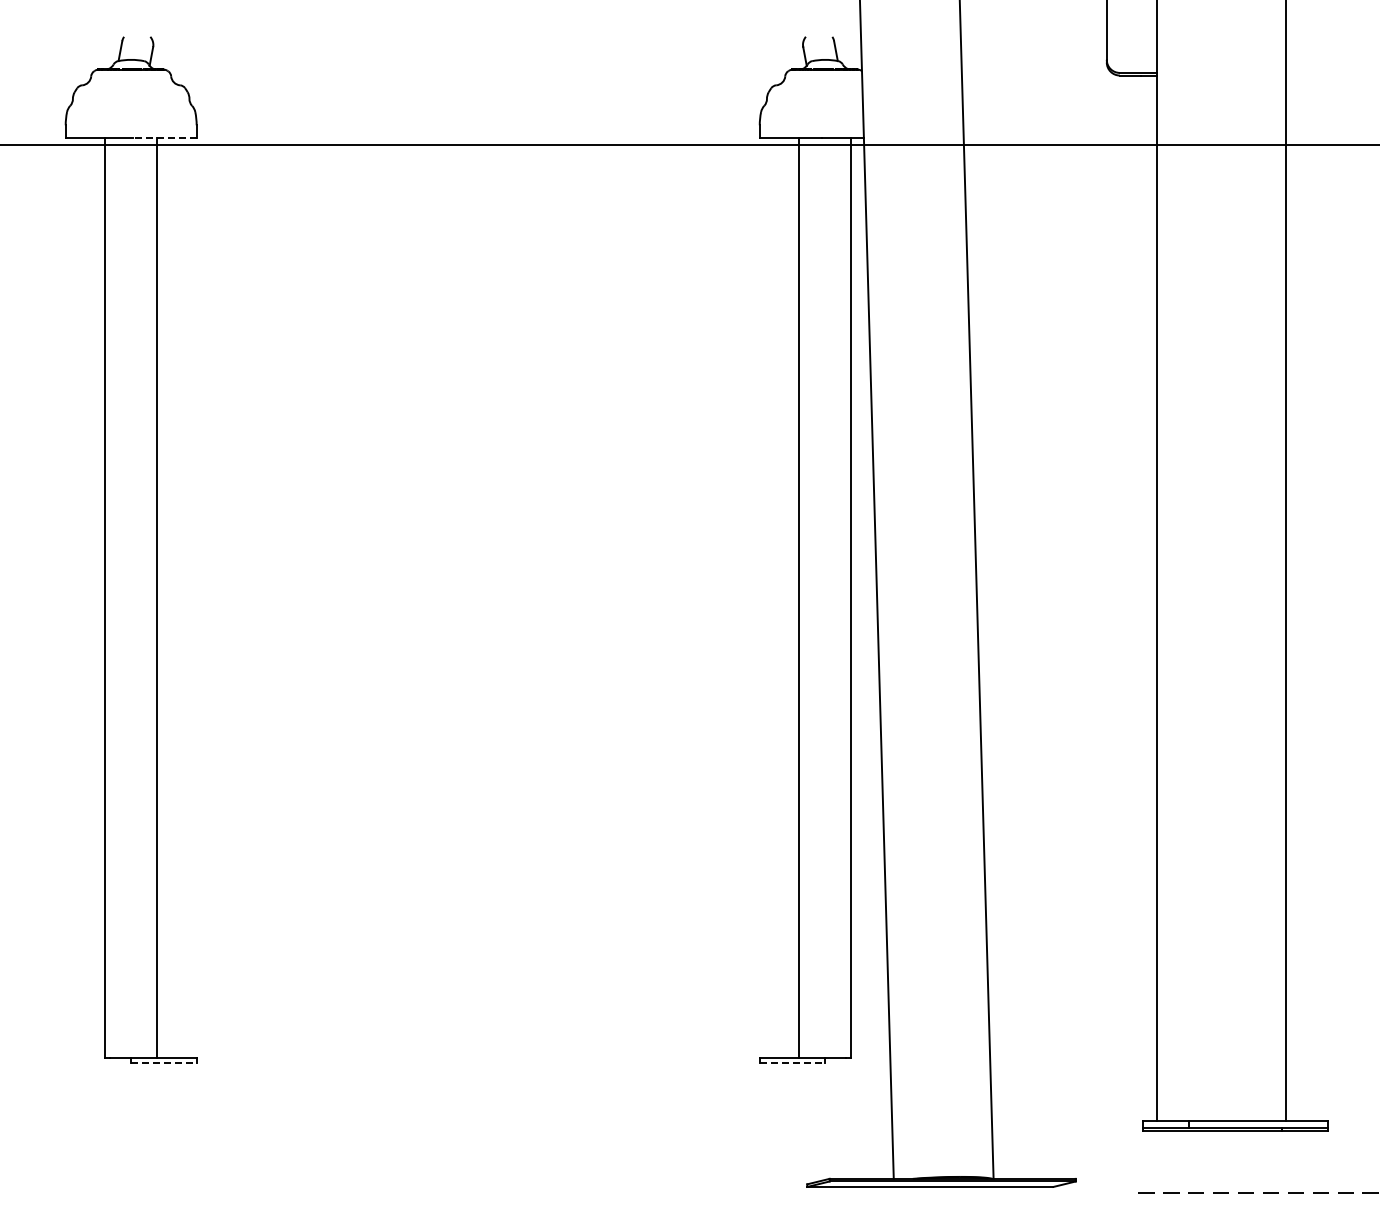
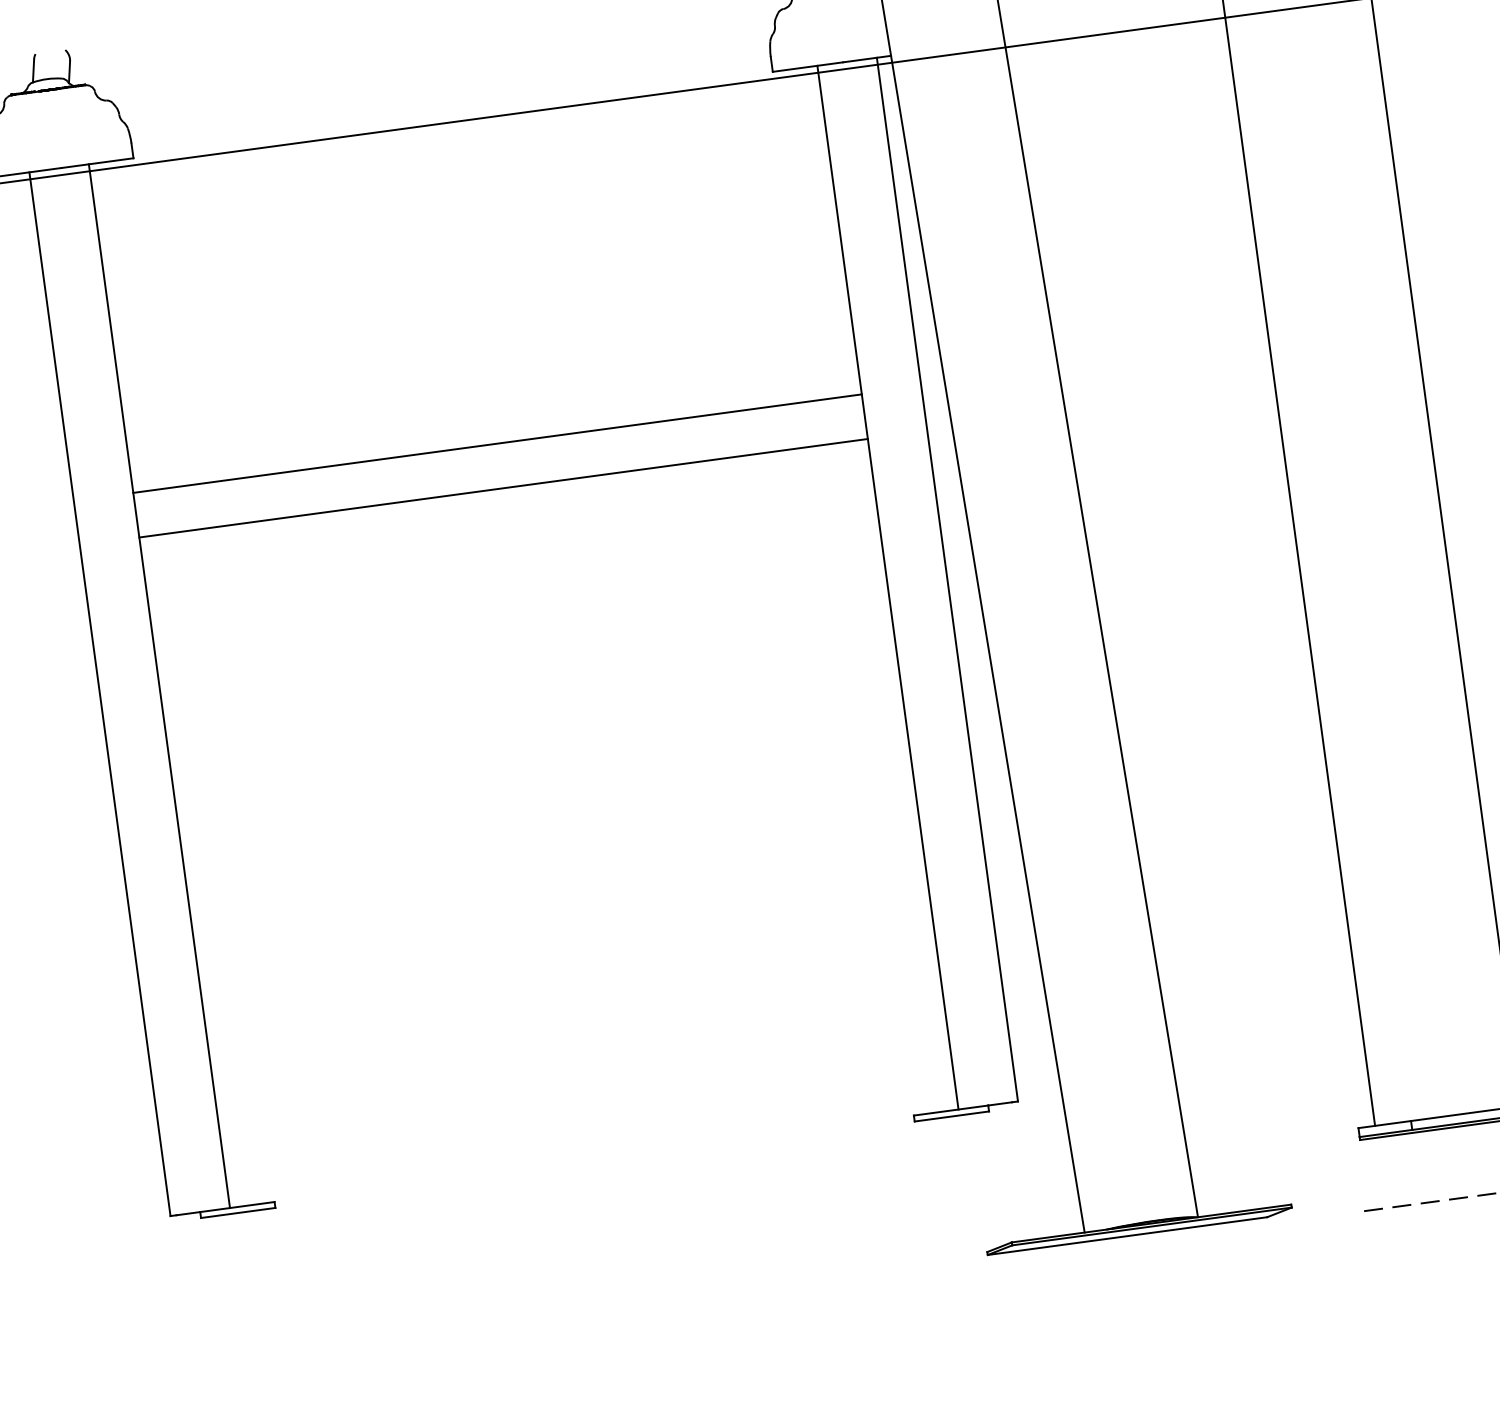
line: (165, 138) -> (98, 163), dashed -> solid
line: (478, 427) -> (497, 443), added
line: (478, 467) -> (503, 488), added
line: (163, 1062) -> (237, 1212), dashed -> solid
line: (792, 1062) -> (951, 1115), dashed -> solid

